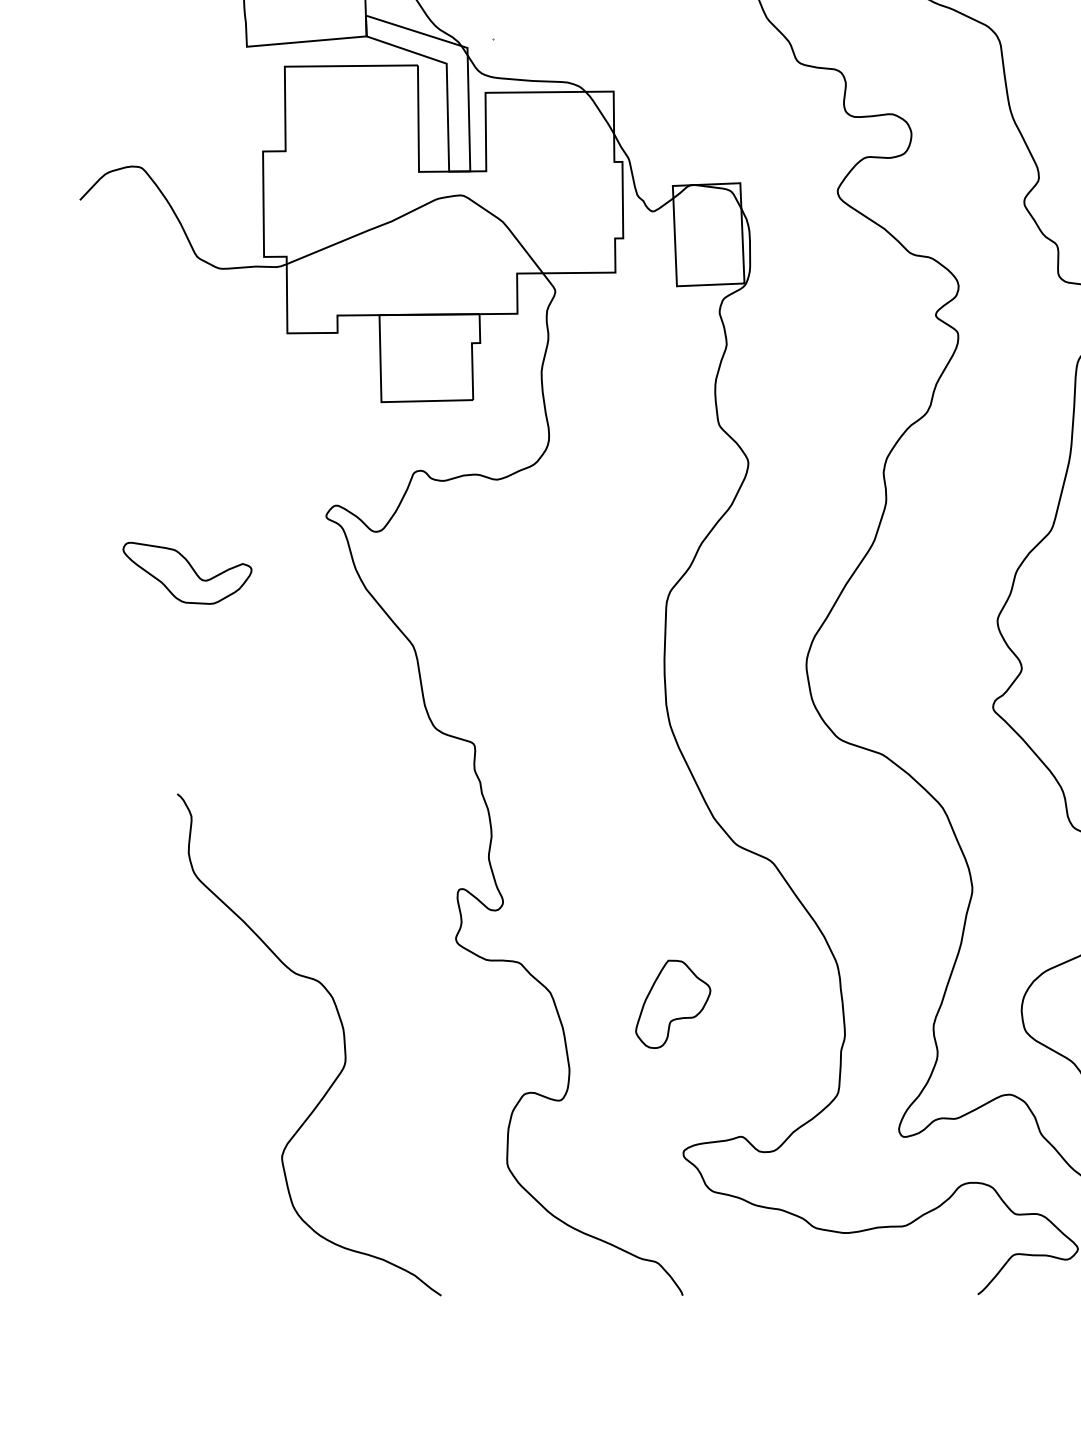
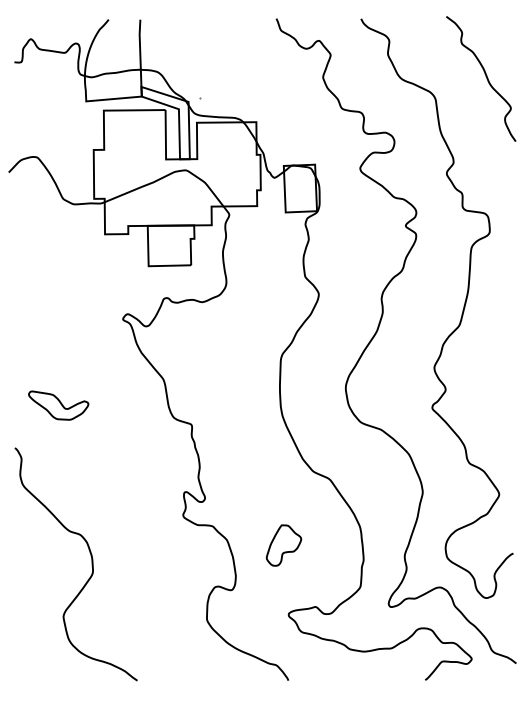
part: (187, 573) -> (58, 405), moved
curve: (342, 1045) -> (91, 564), moved

